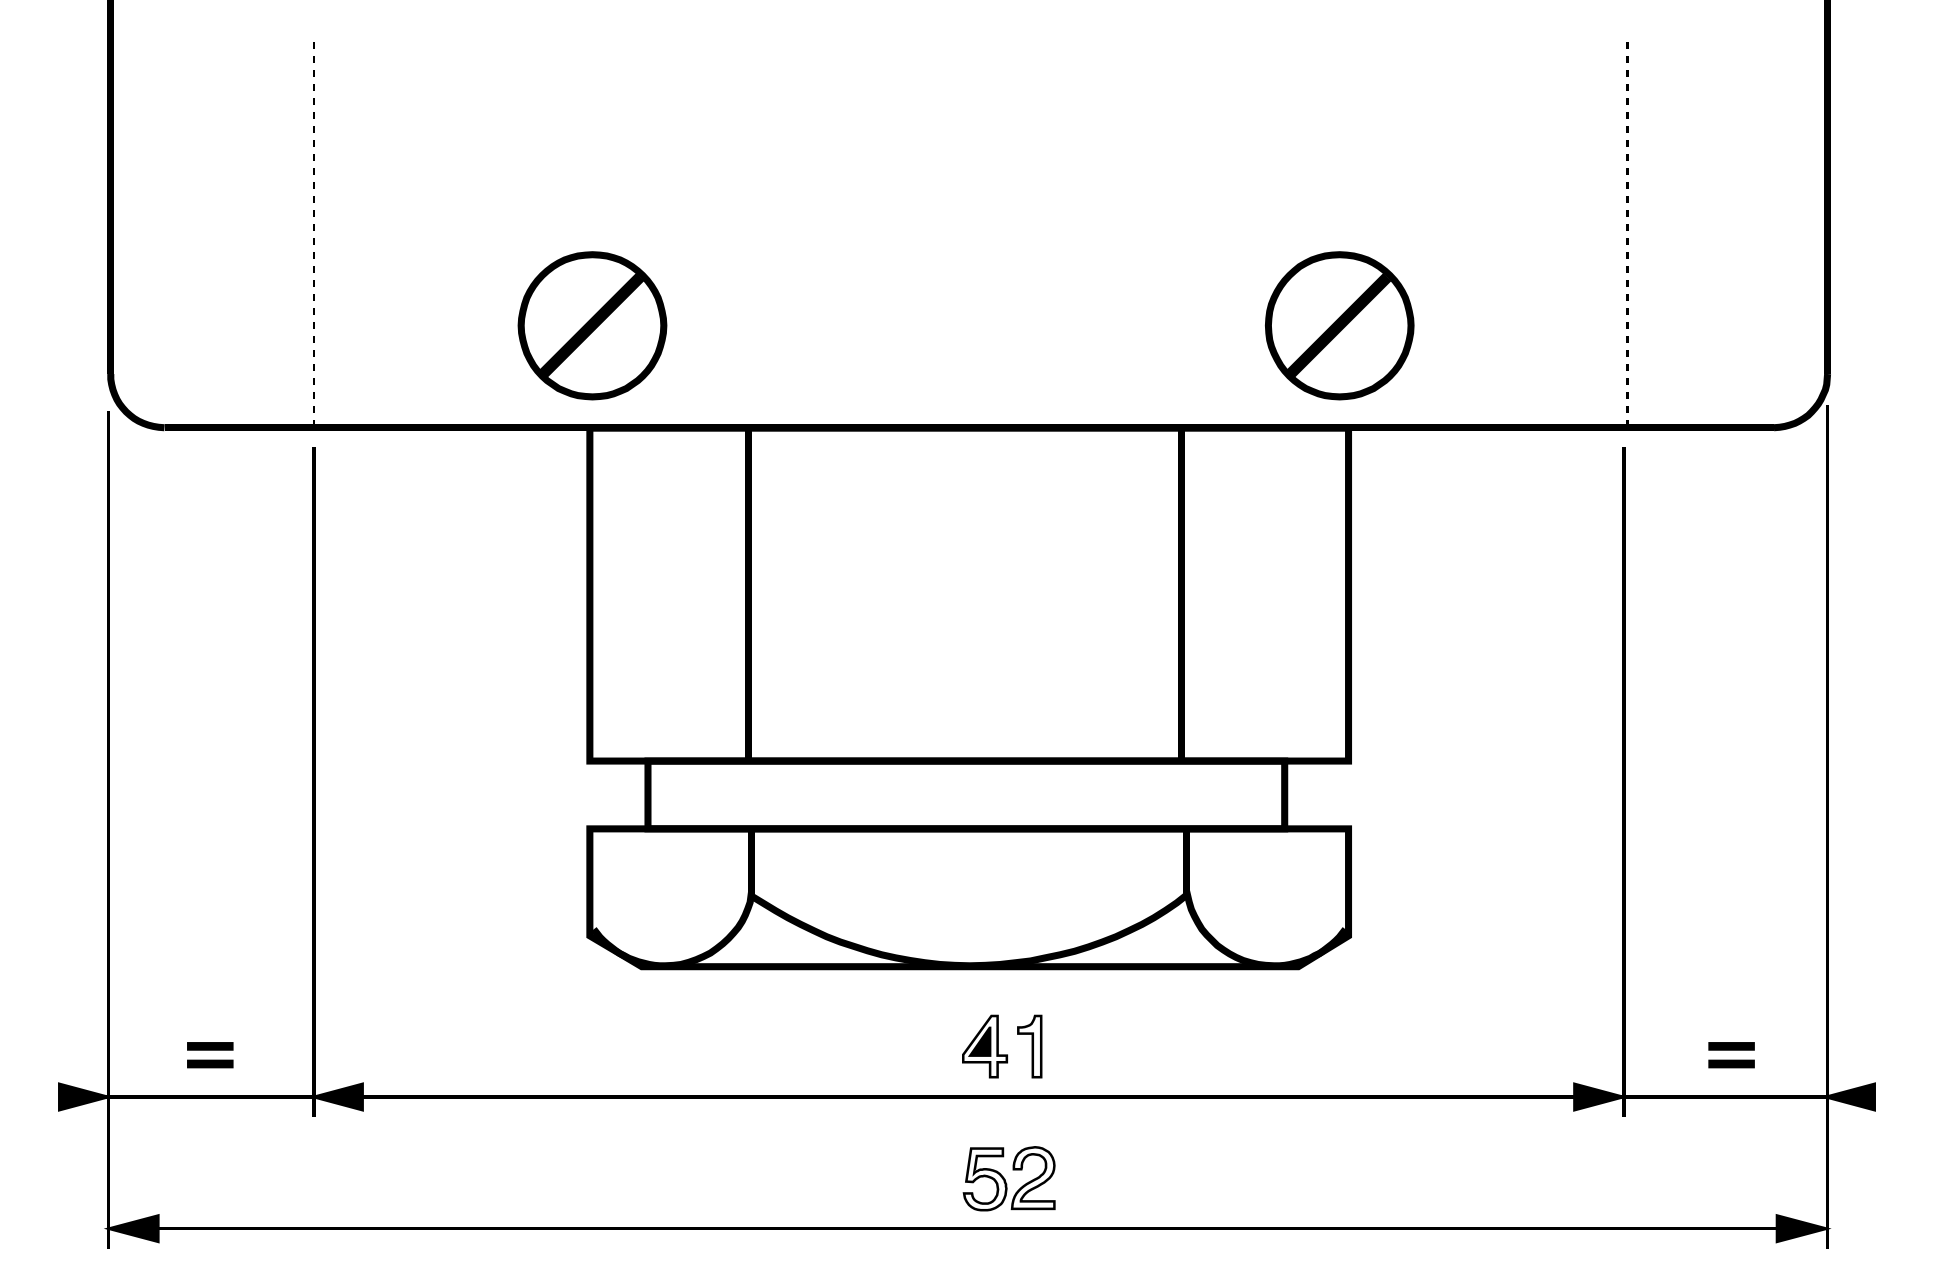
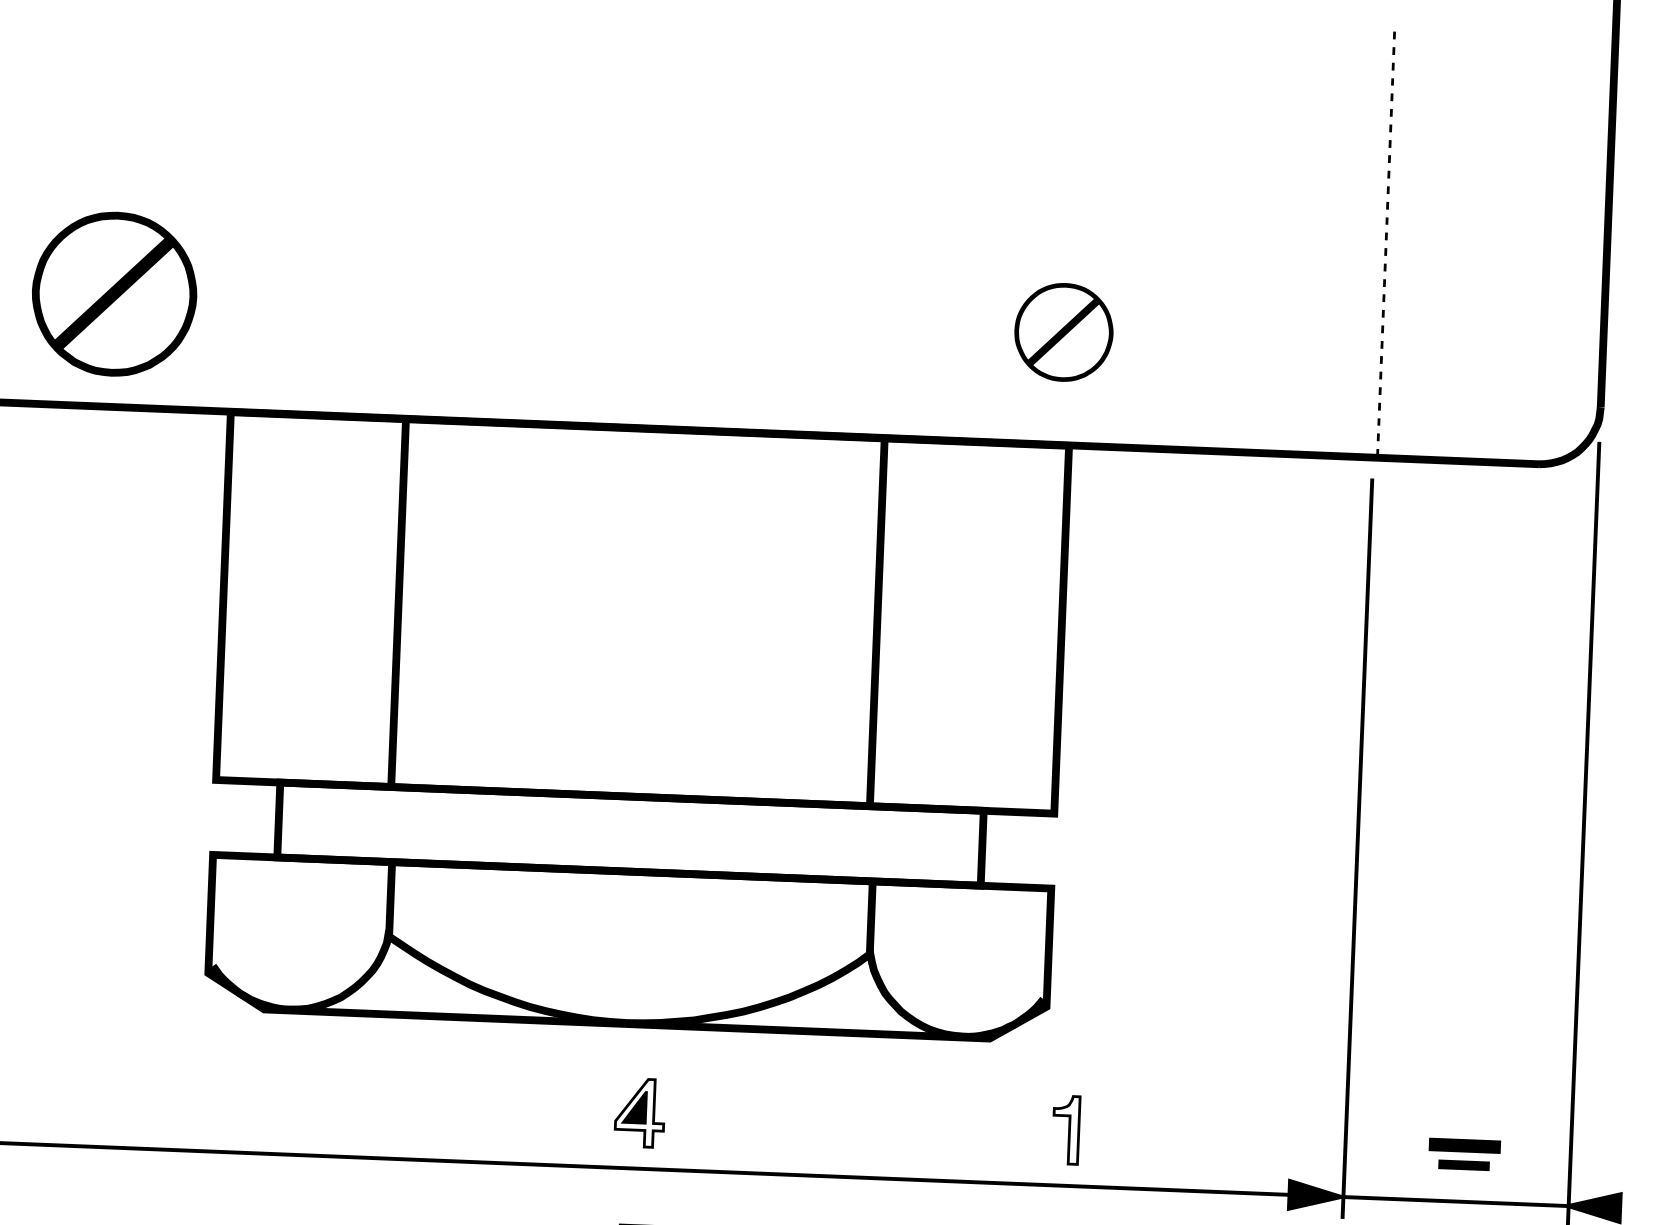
part: (592, 325) -> (114, 293), moved
part: (1339, 325) -> (1063, 332), size x0.6
part: (1029, 1046) -> (1065, 1129), moved
part: (1731, 1046) -> (1464, 1145), size x1.4

